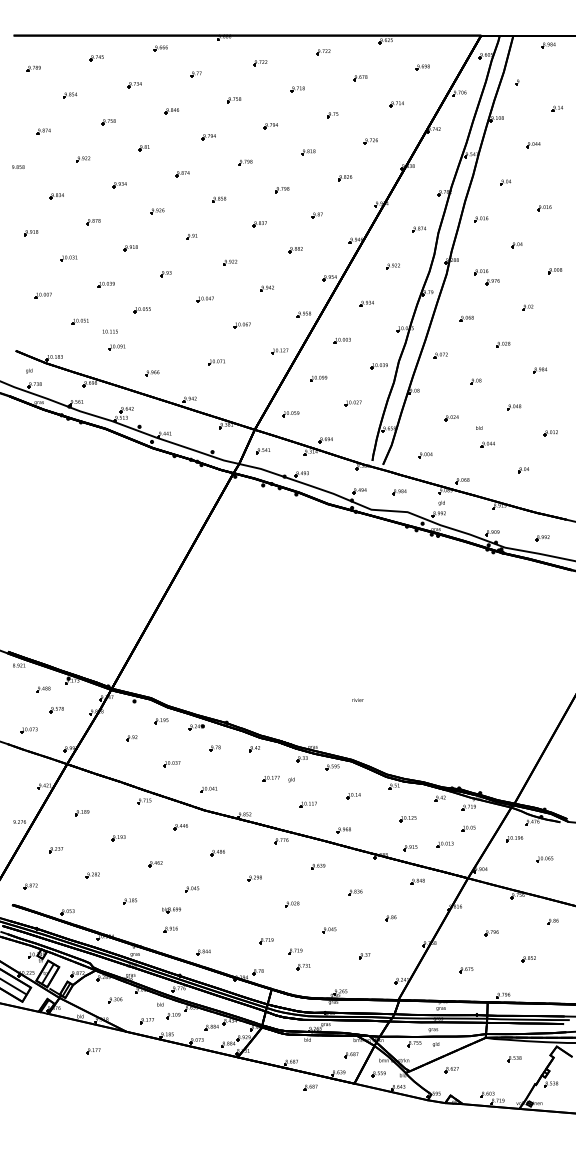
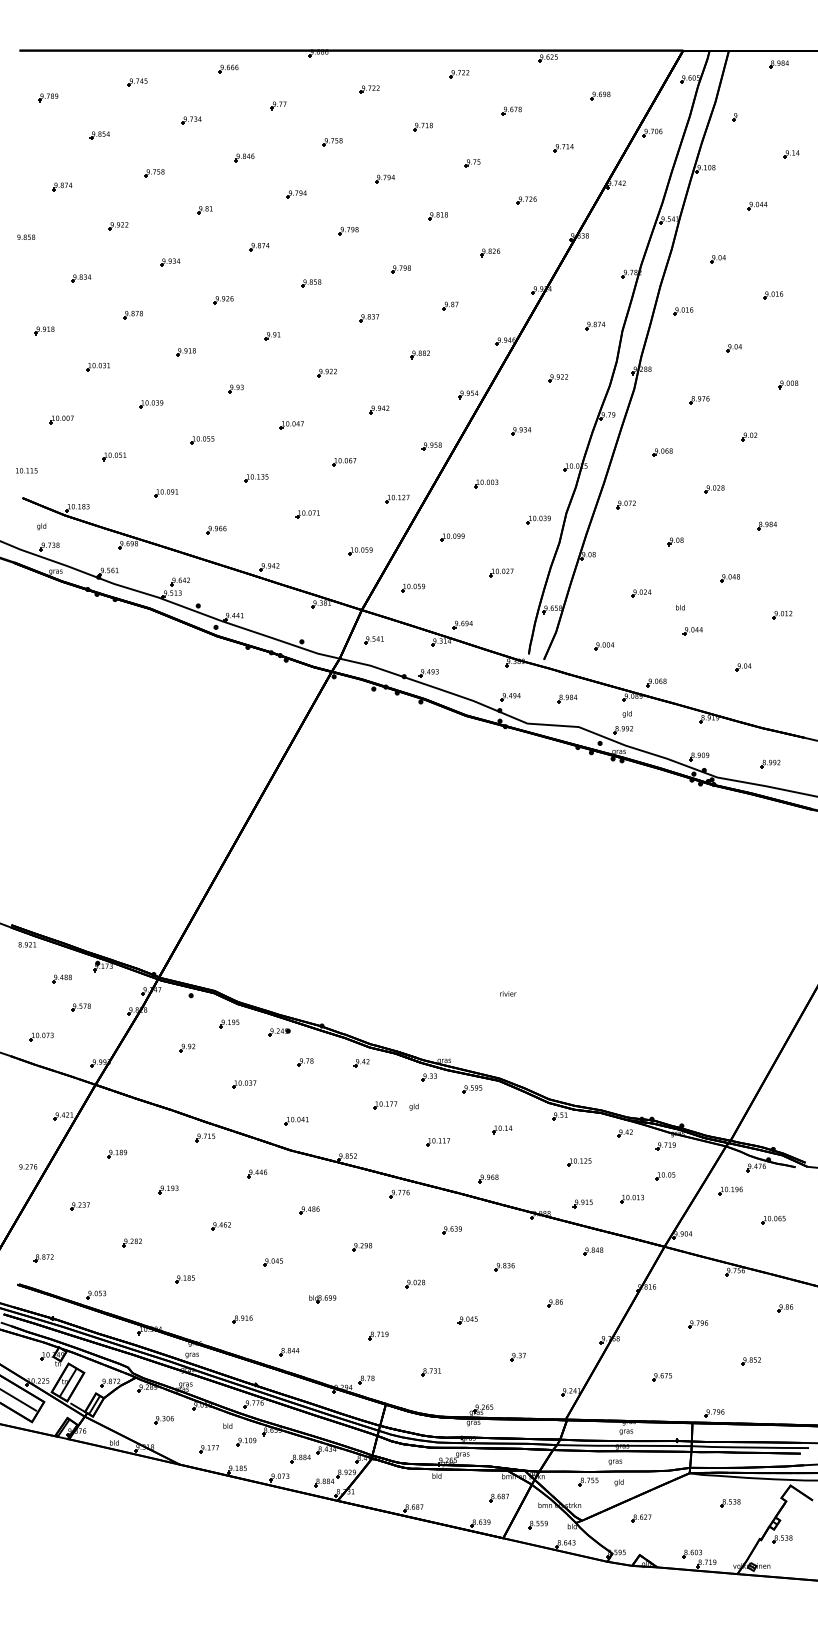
part: (481, 272) -> (683, 386), removed
text: (110, 331) -> (26, 470), moved
part: (180, 337) -> (256, 478), added
part: (253, 388) -> (360, 551), added
part: (171, 910) -> (322, 1299), moved
part: (295, 951) -> (419, 1350), removed
part: (93, 1051) -> (132, 1492), removed
part: (310, 1087) -> (440, 1543), removed

